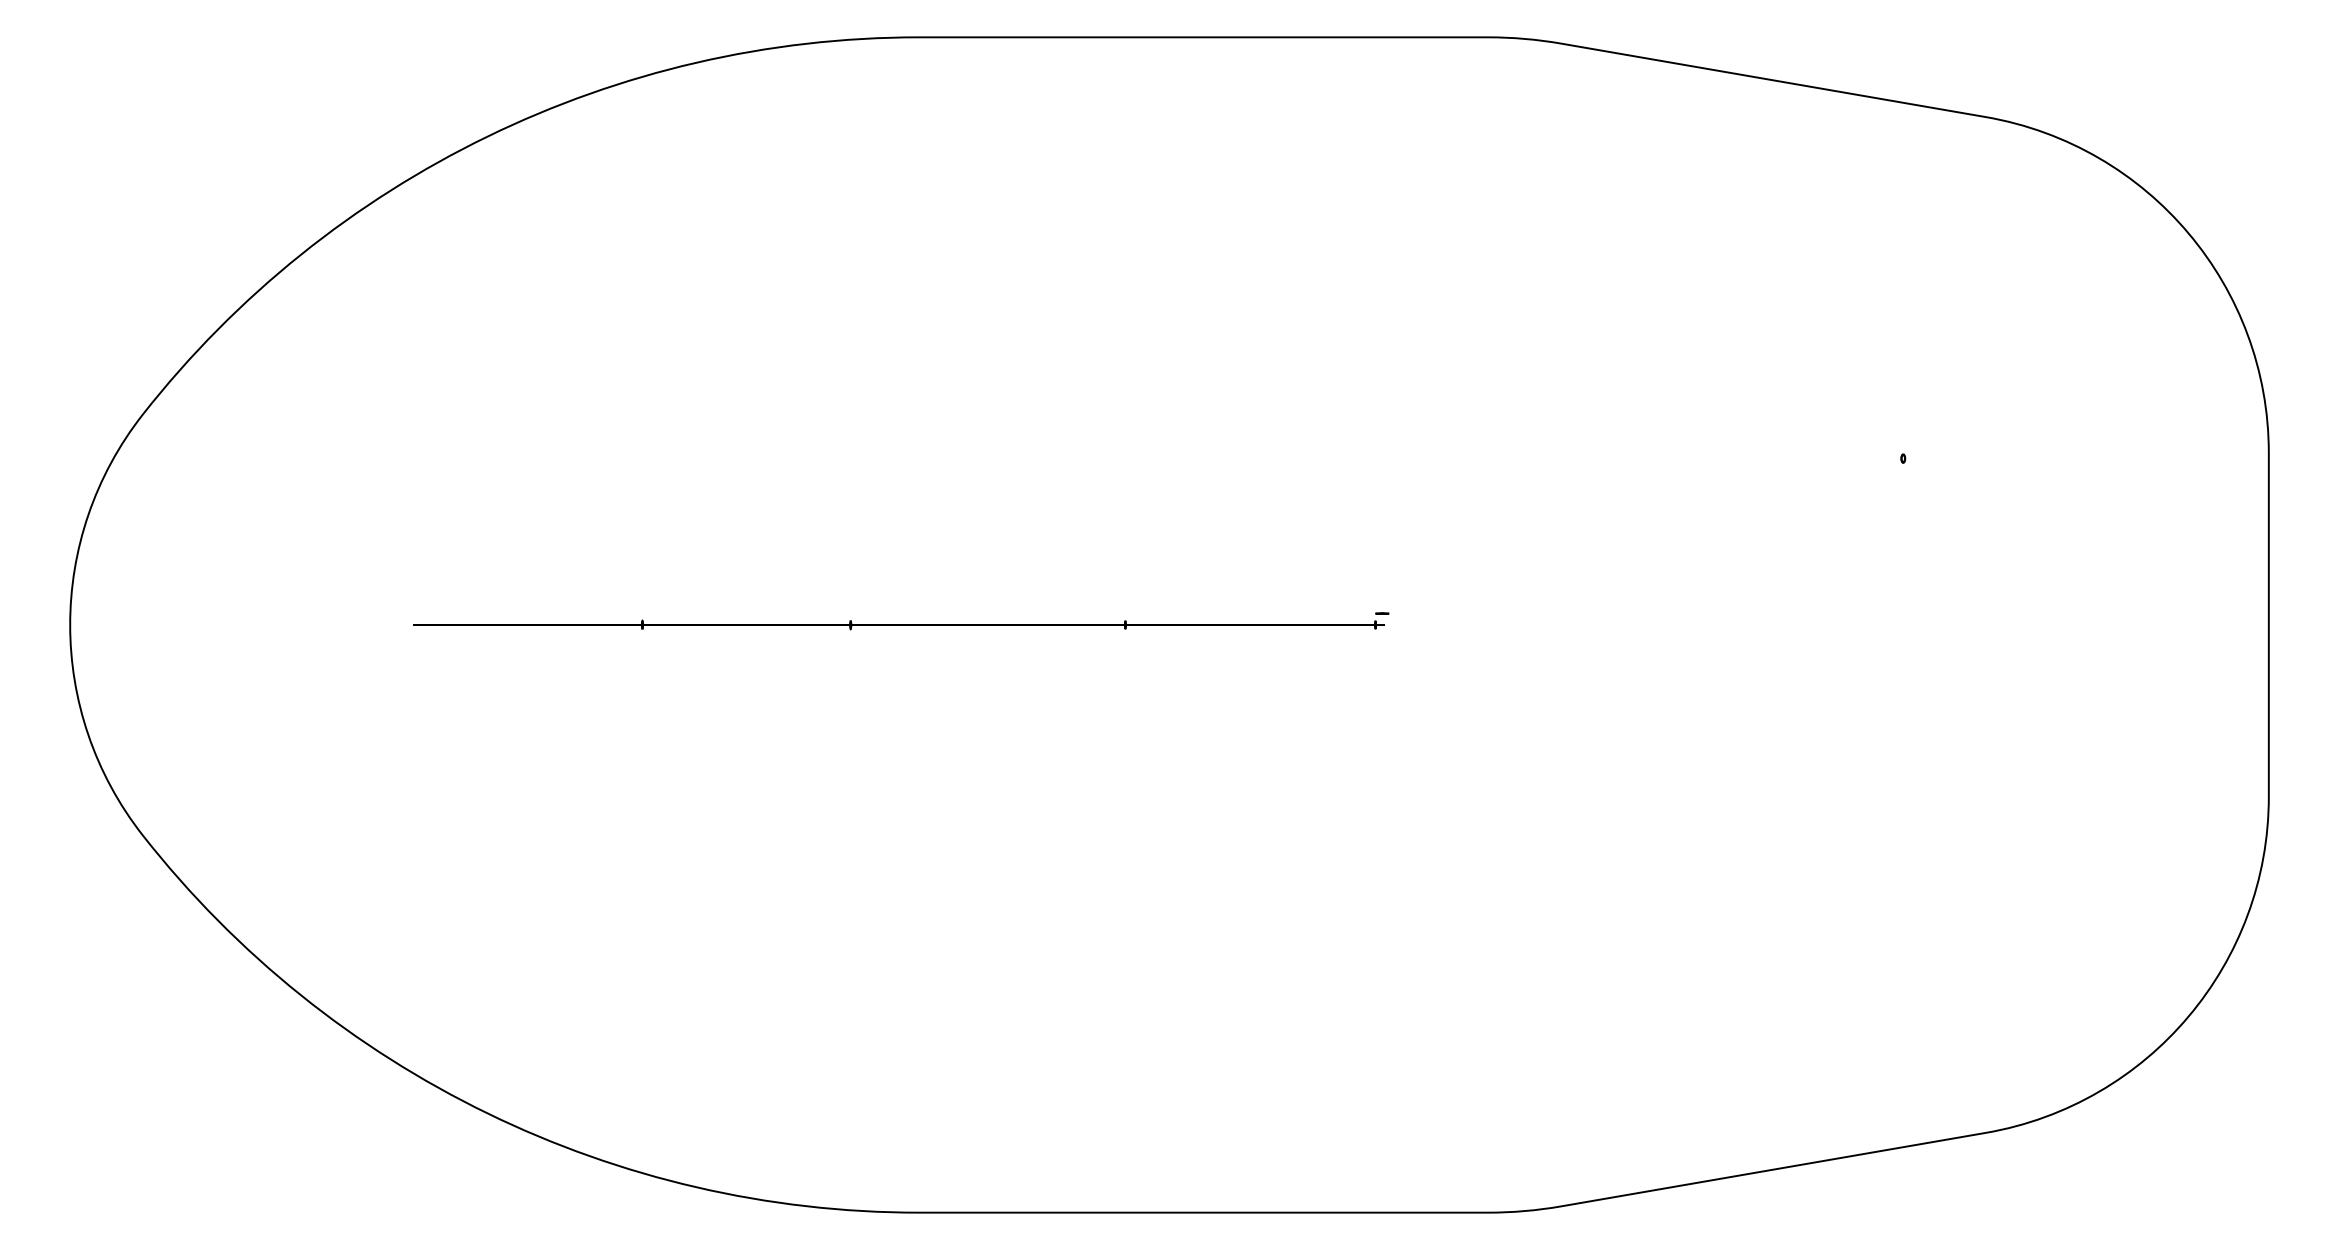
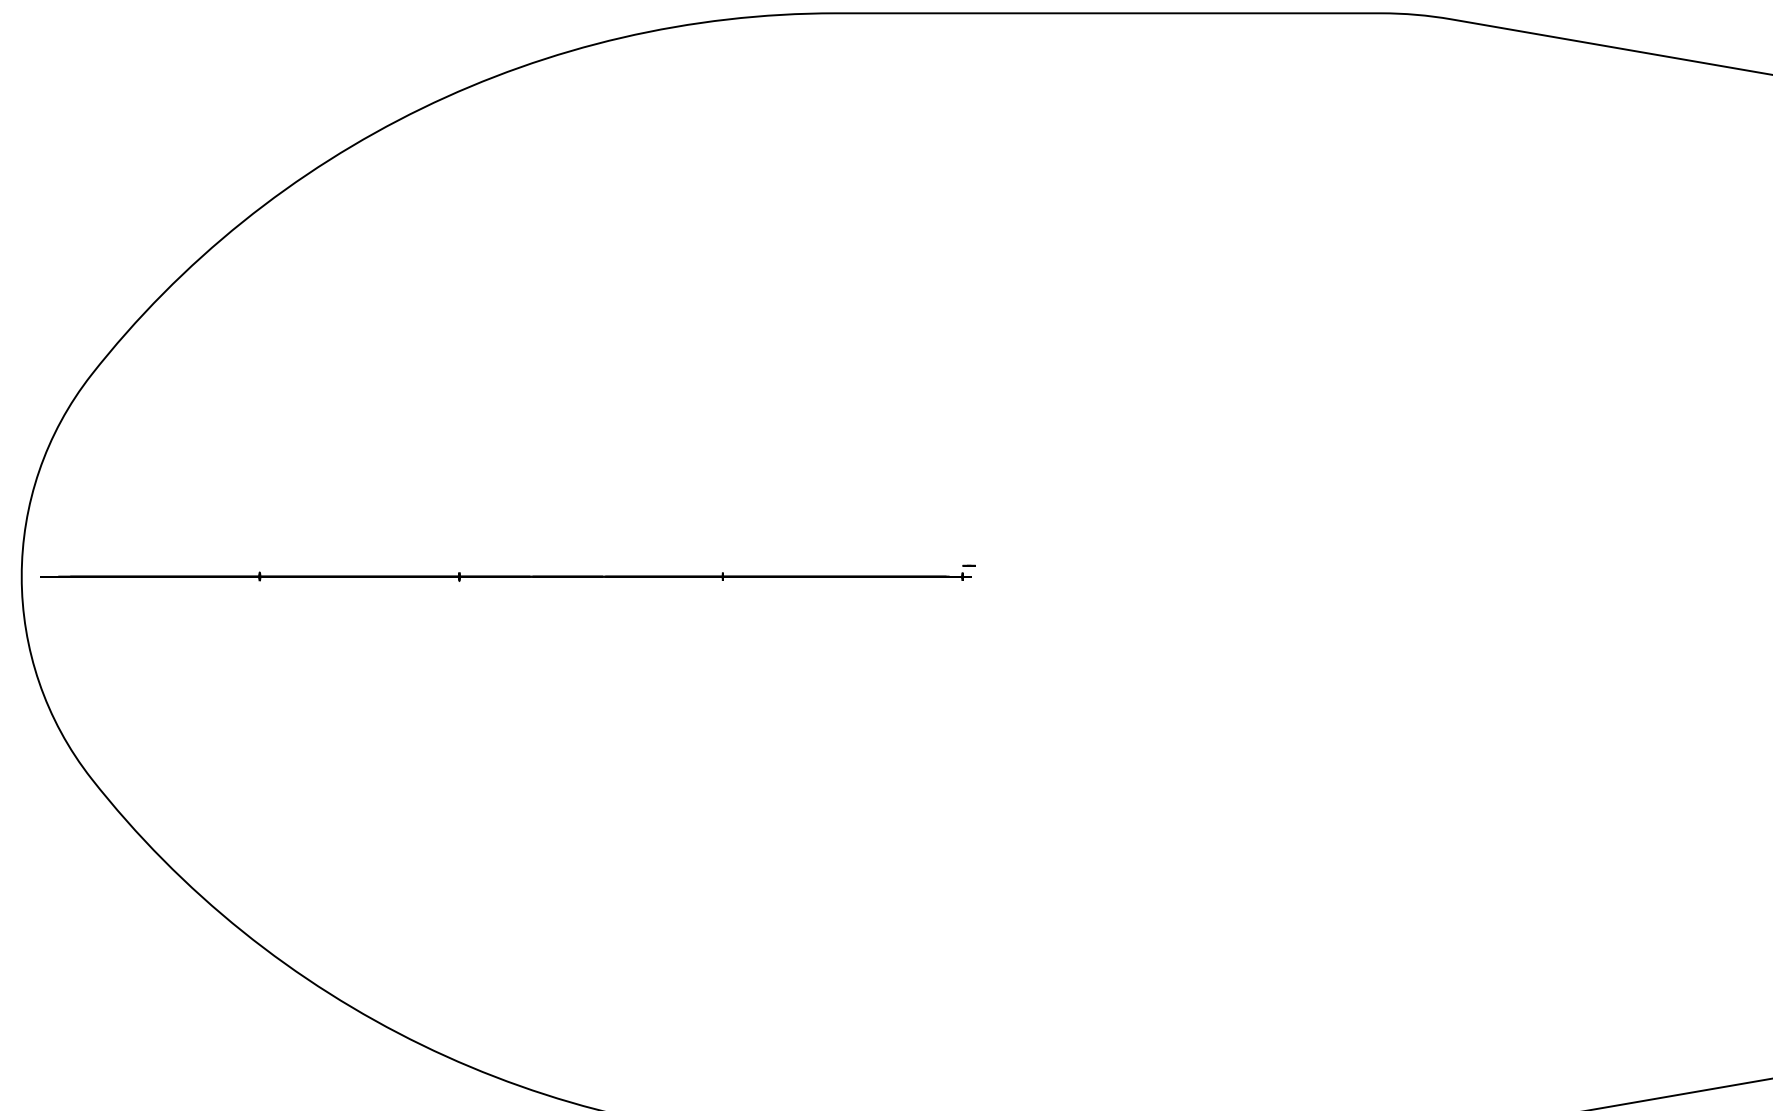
part: (901, 621) -> (508, 573), moved

